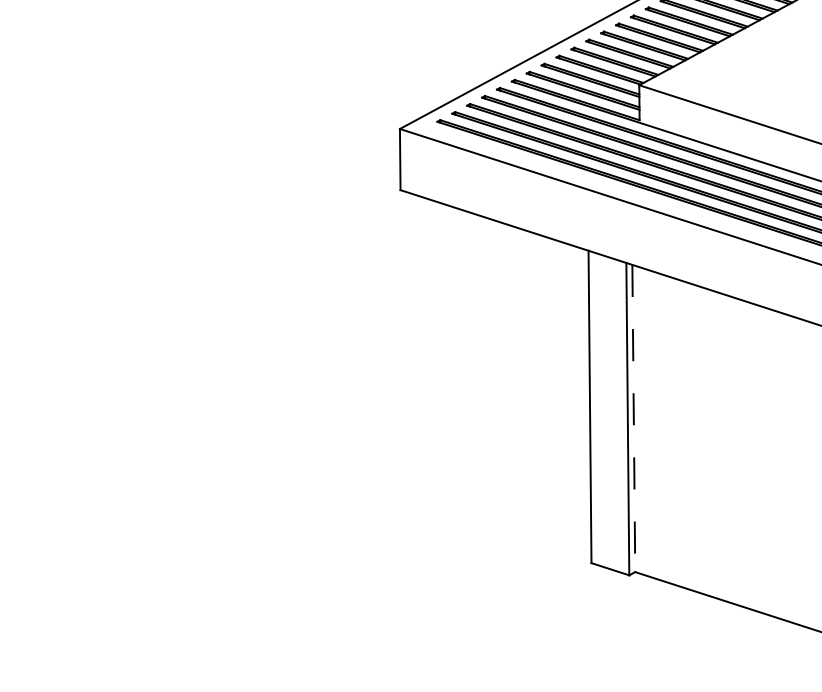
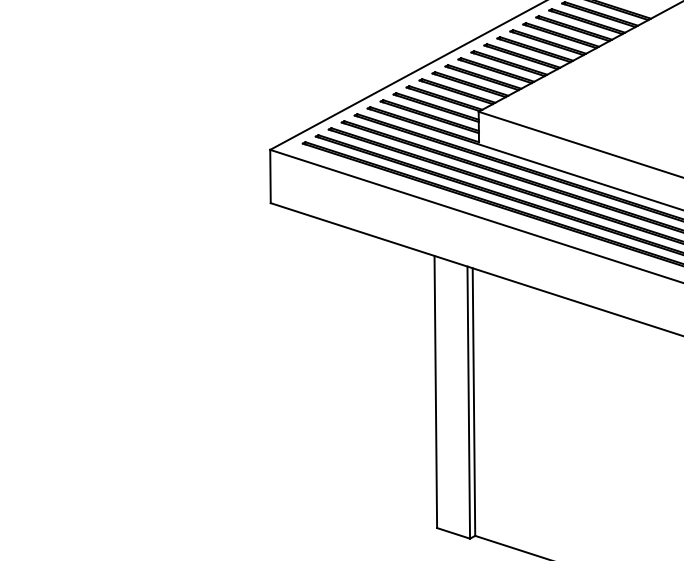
line: (633, 418) -> (473, 402), dashed -> solid

